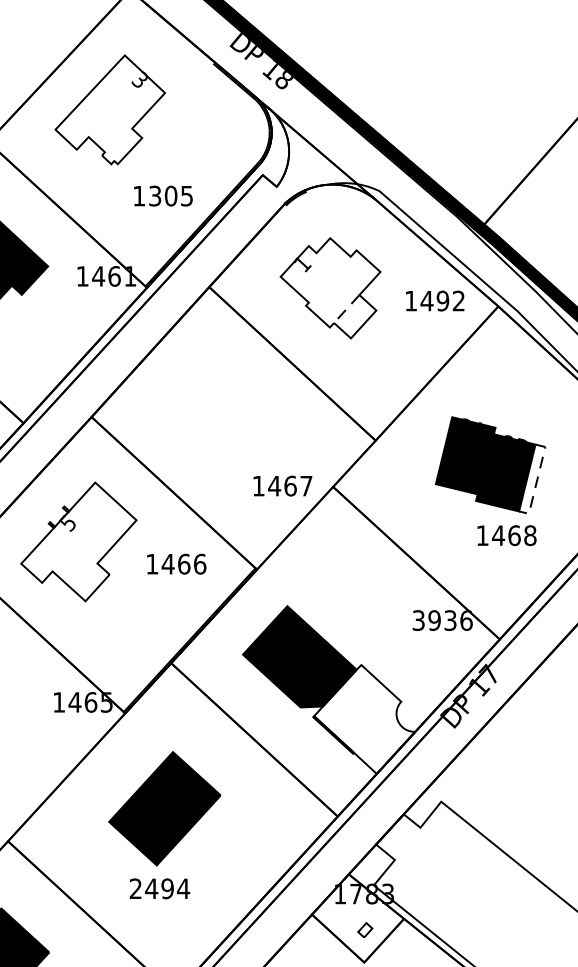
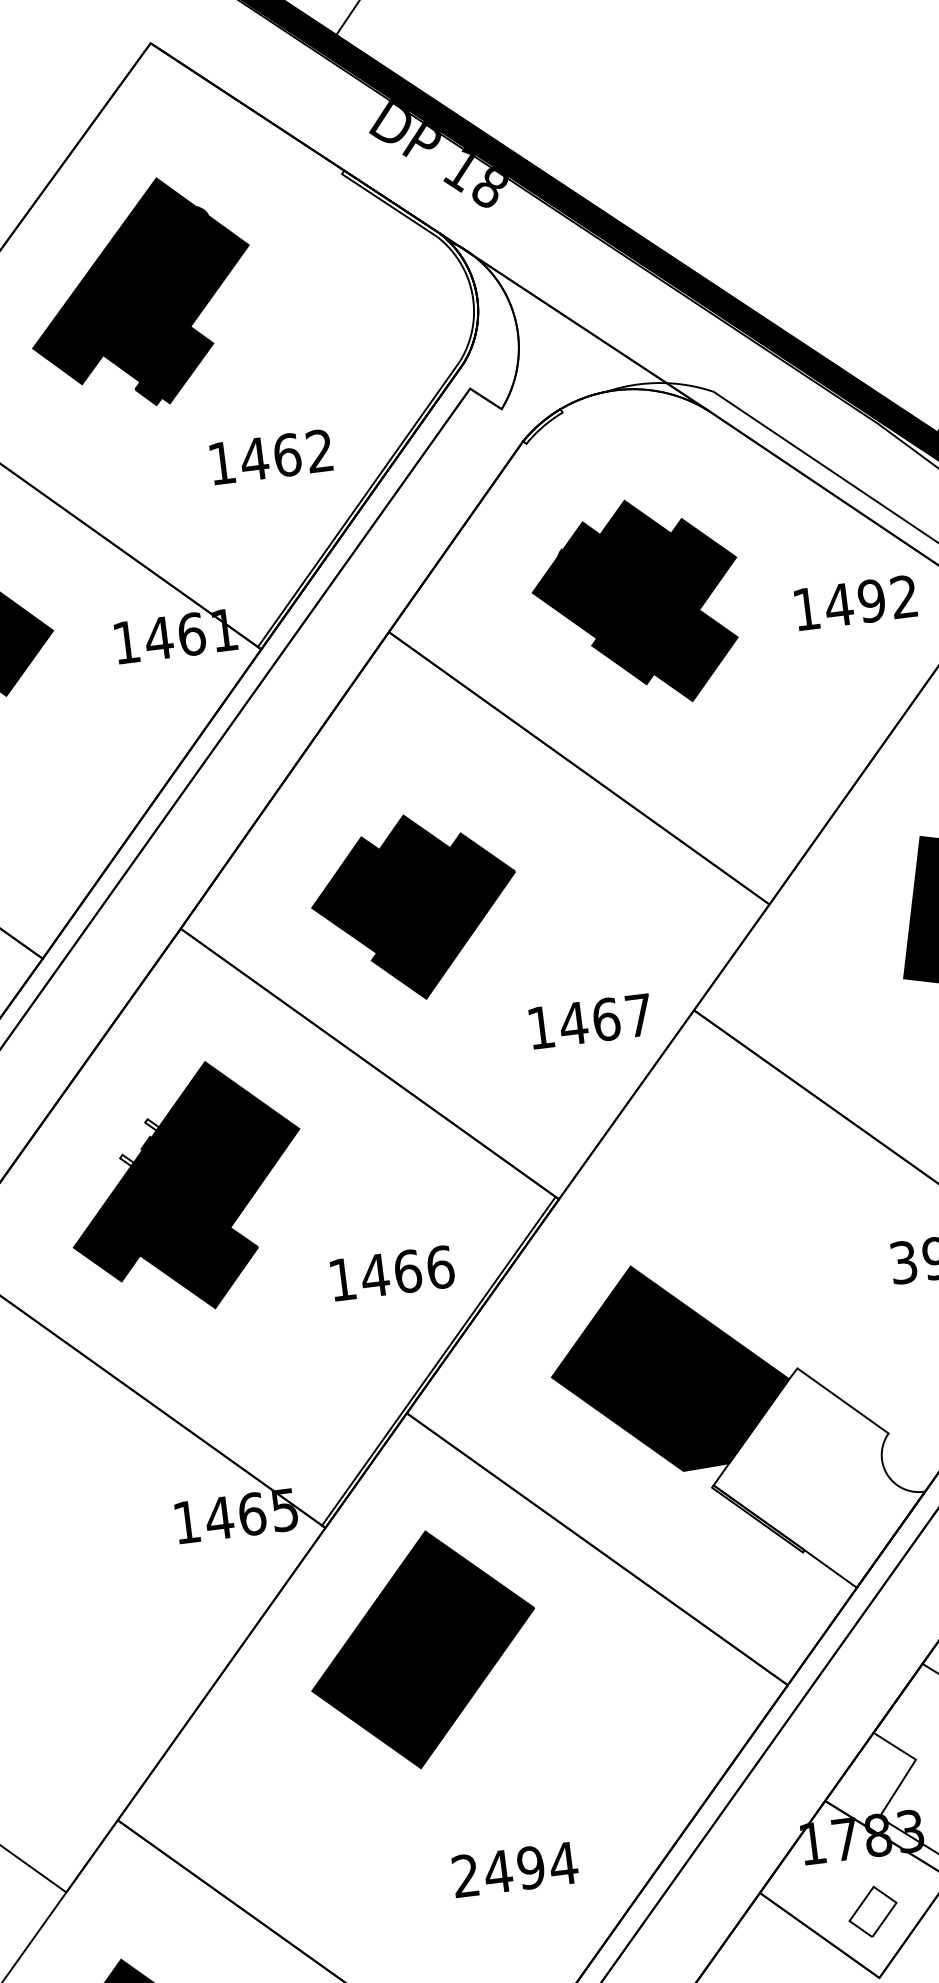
fill: (110, 109) -> (140, 292), added
text: (170, 195) -> (285, 454), 1305 -> 1462
fill: (330, 288) -> (637, 603), added
part: (205, 420) -> (415, 906), added
fill: (78, 541) -> (185, 1187), added
text: (176, 563) -> (391, 1271), moved
part: (164, 808) -> (422, 1649), moved
text: (159, 888) -> (514, 1869), moved
part: (365, 929) -> (873, 1909), size x1.67

